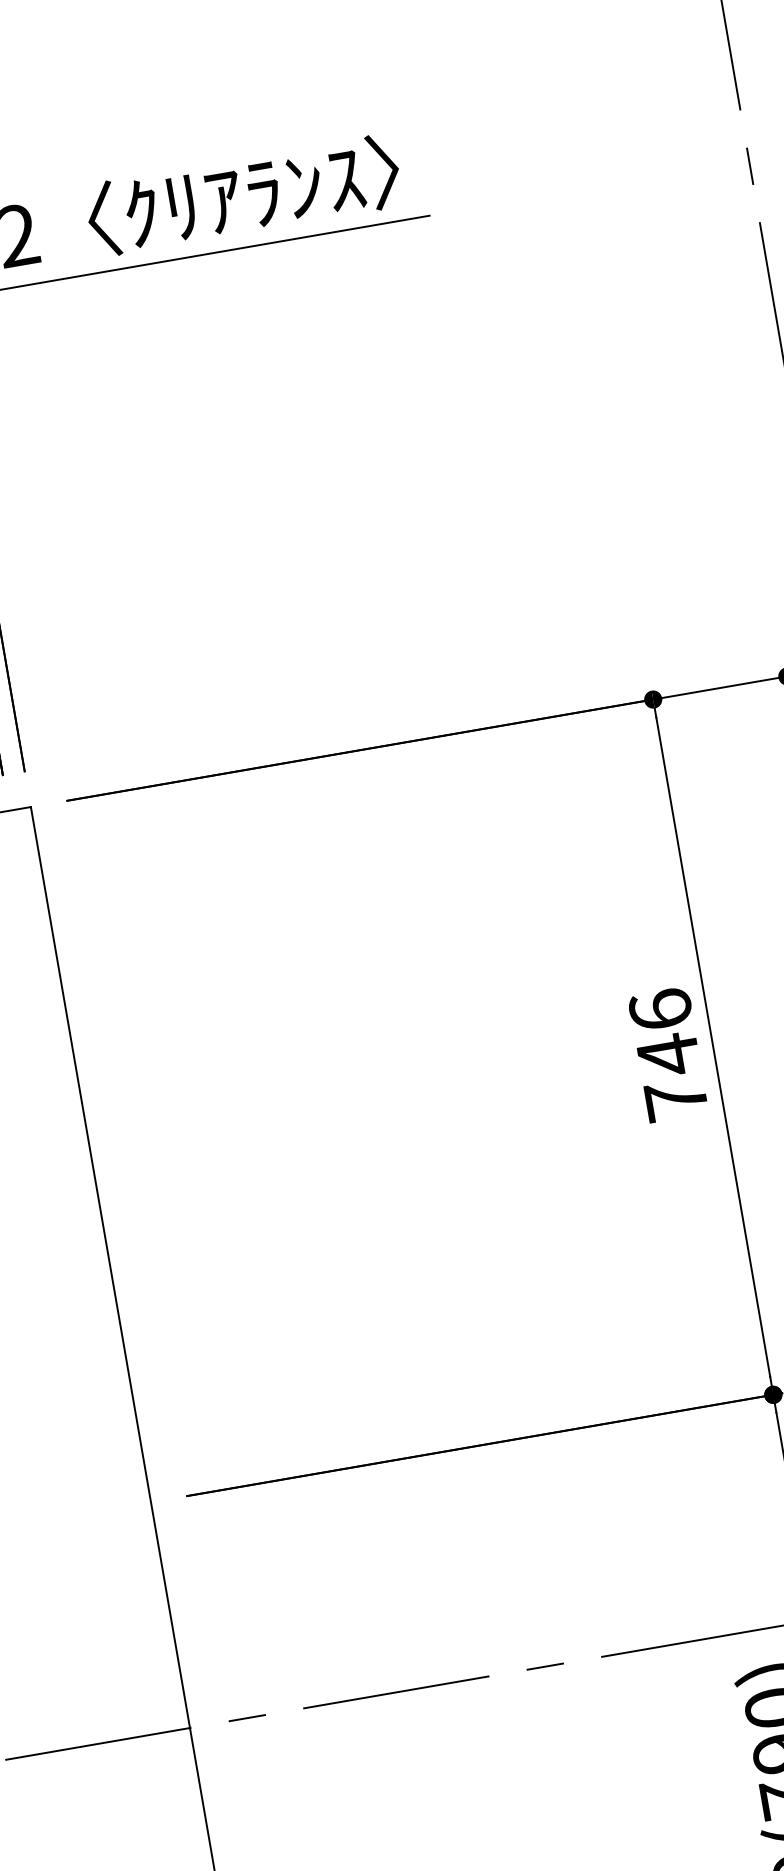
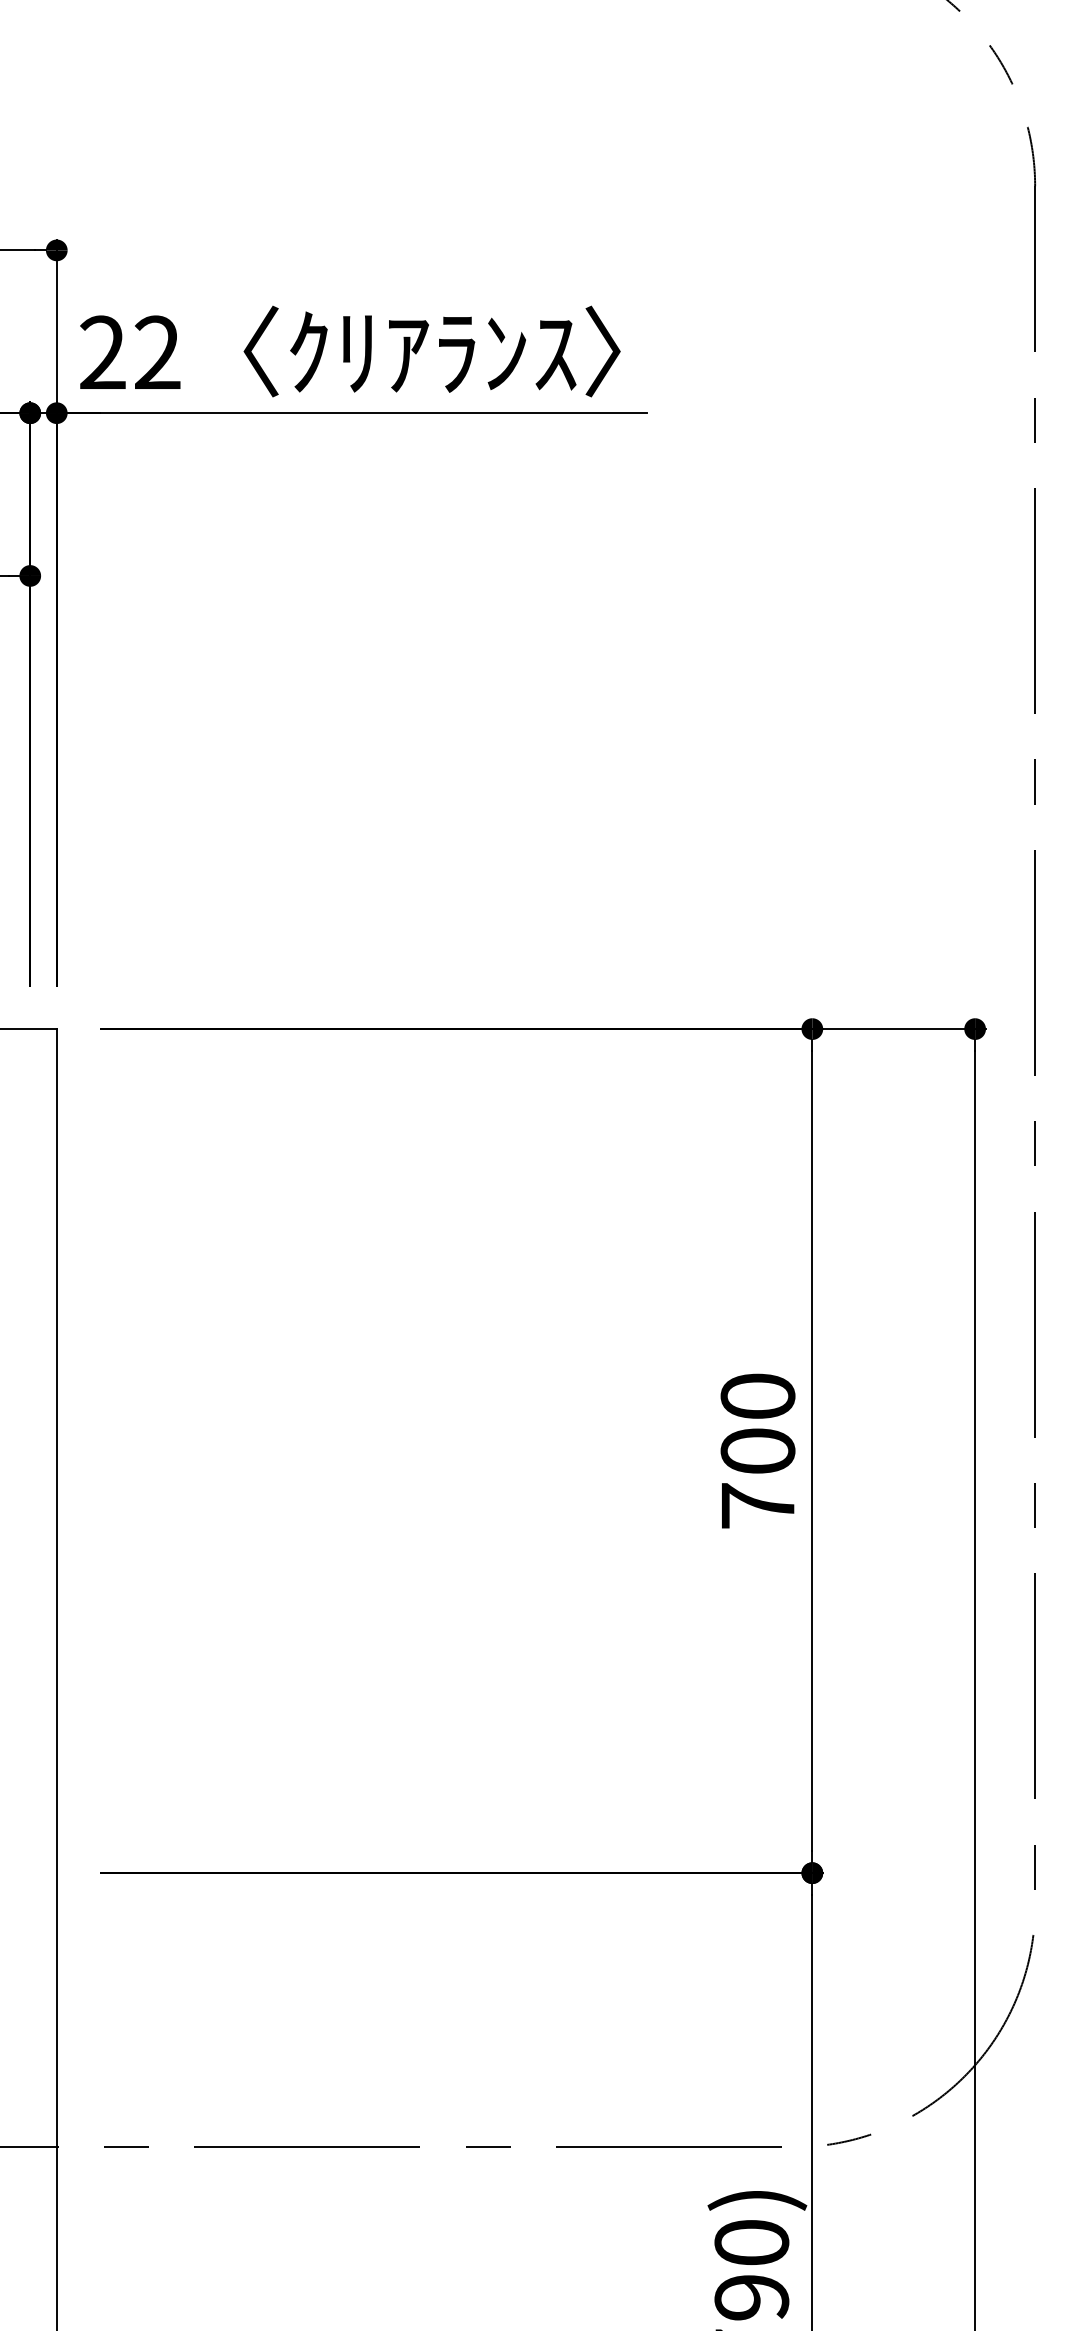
text: (664, 1033) -> (757, 1424), 746 -> 700

